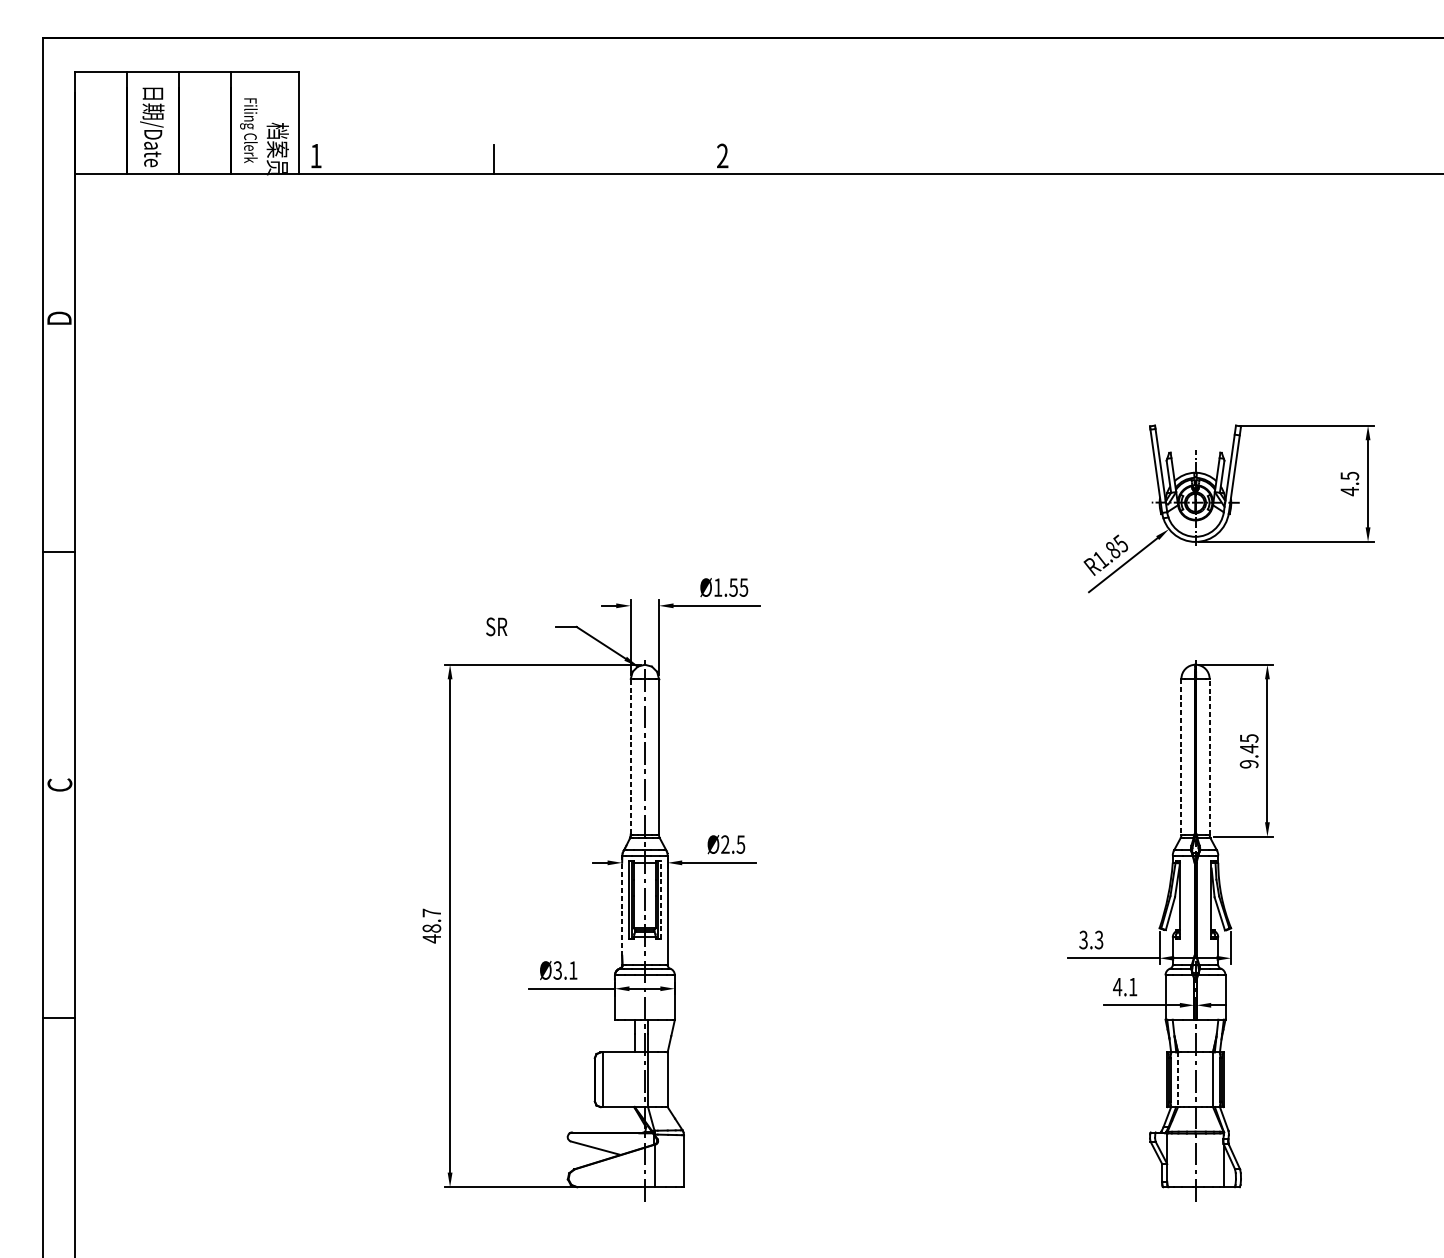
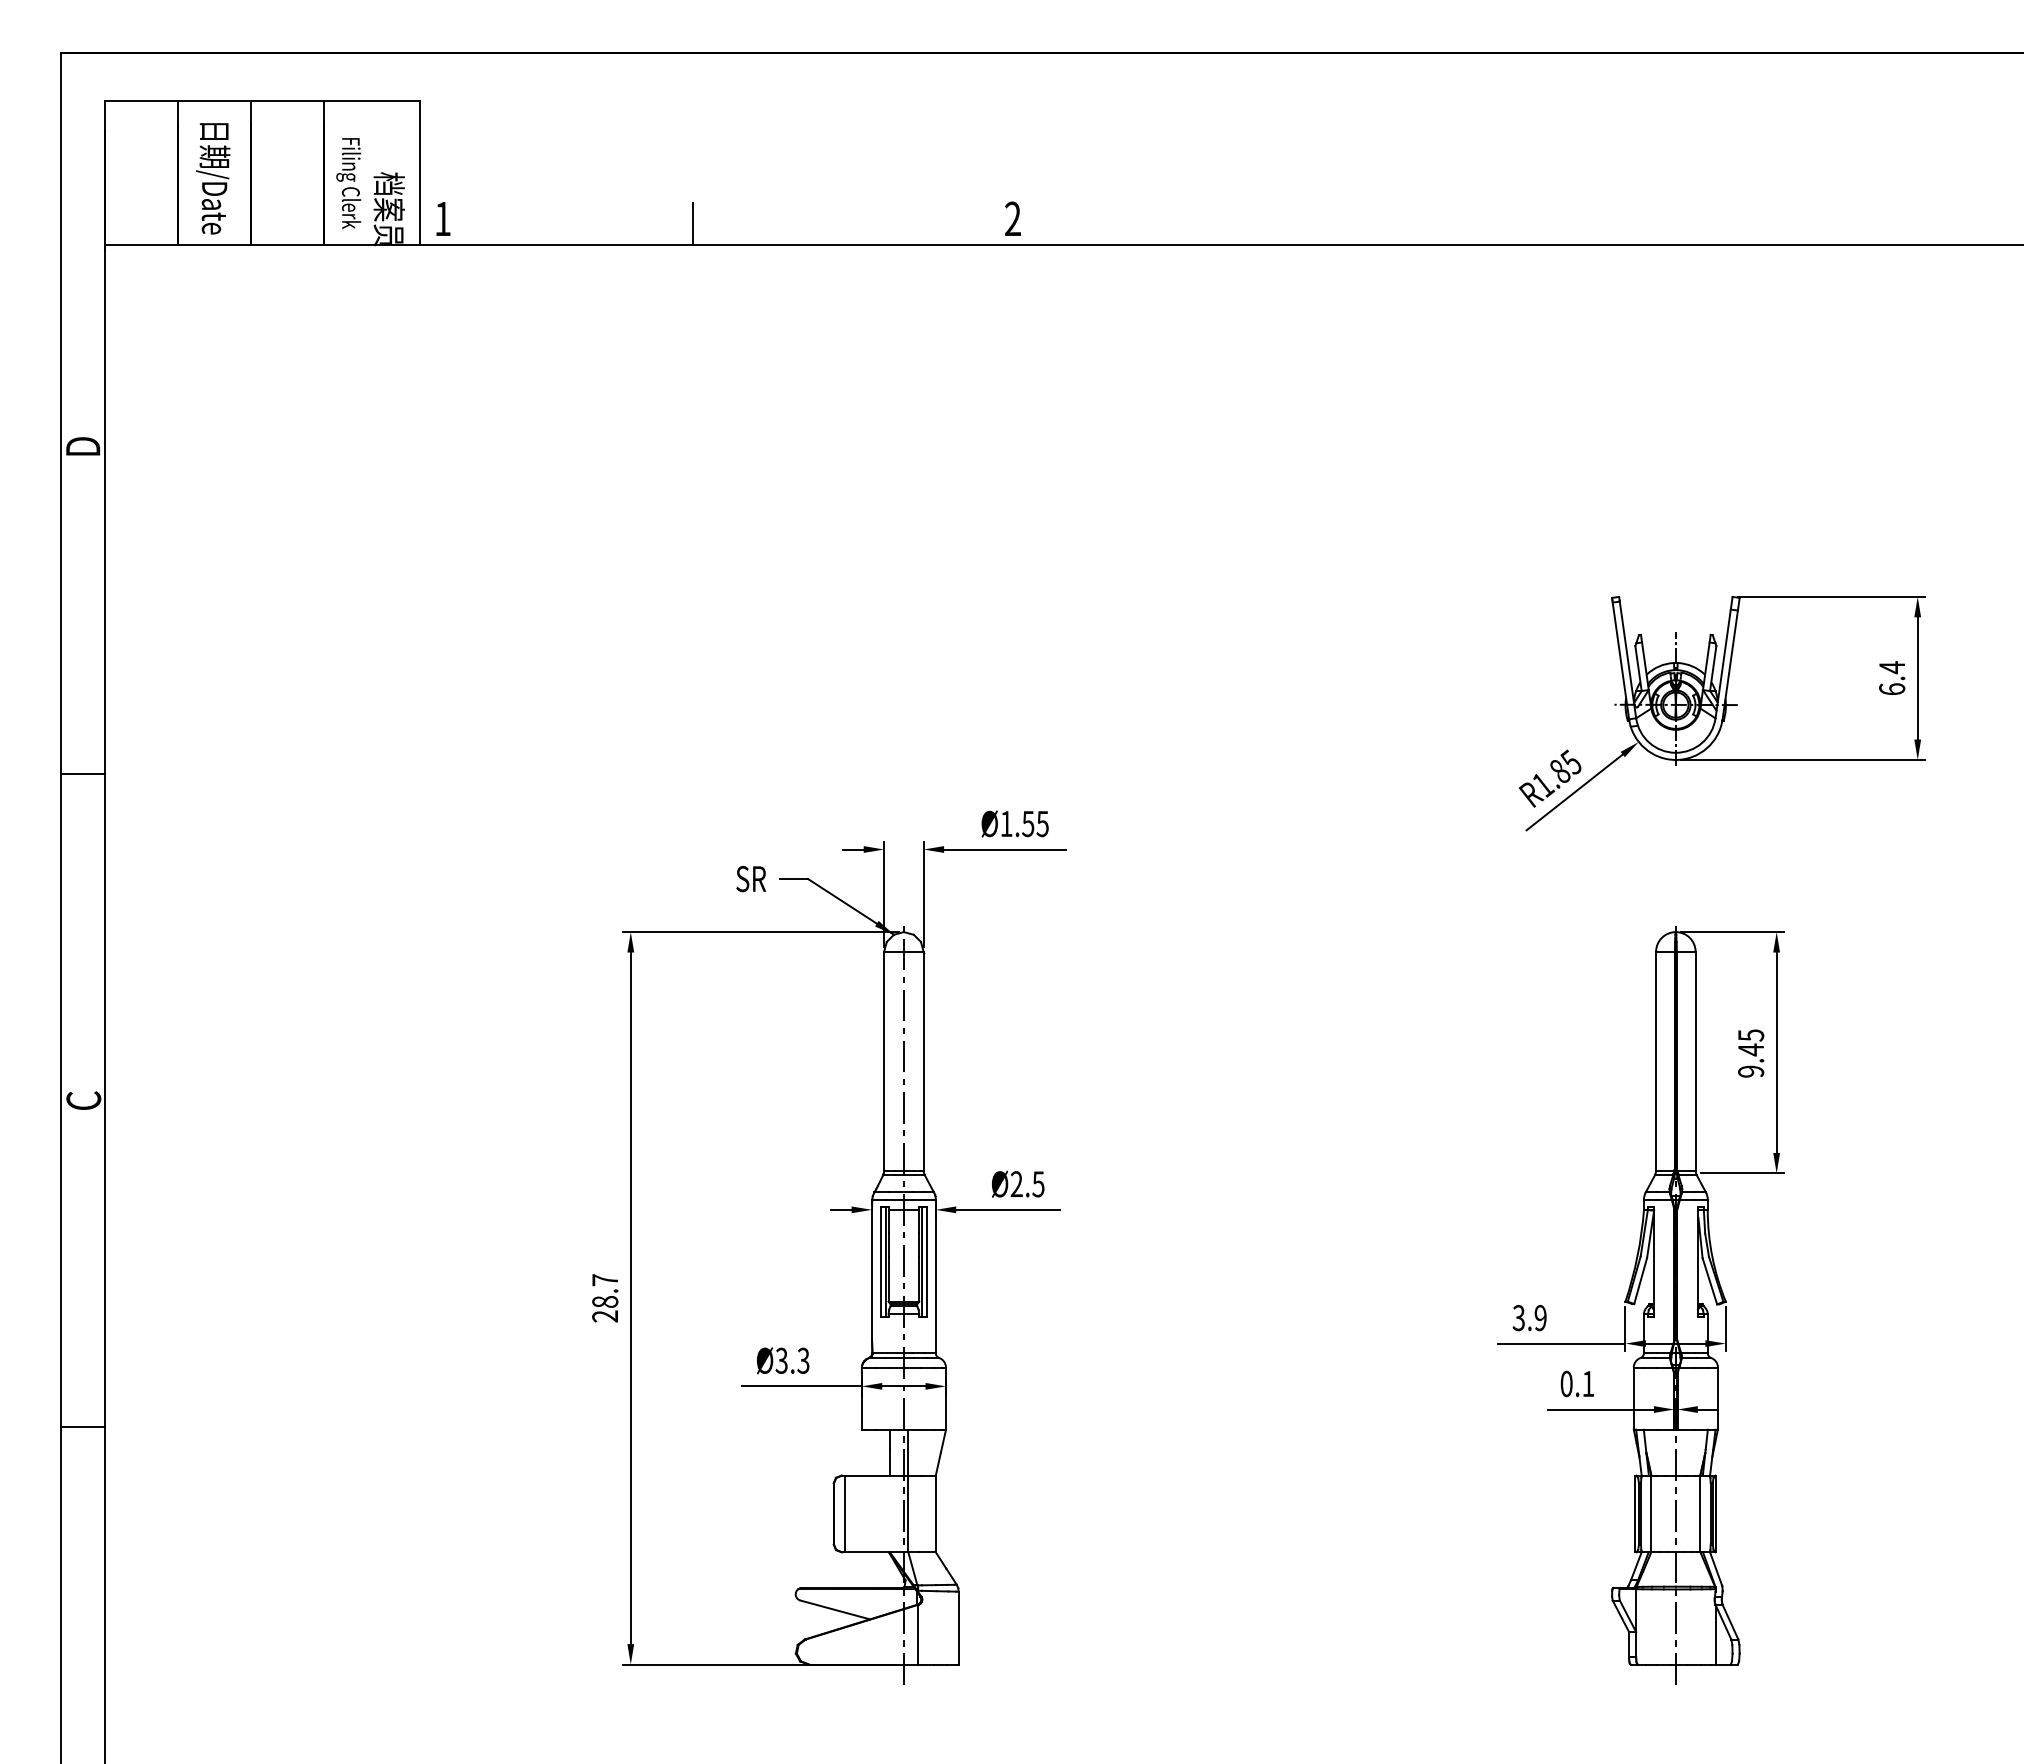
text: (1350, 483) -> (1892, 678), 4.5 -> 6.4
text: (496, 627) -> (751, 879), moved
line: (631, 756) -> (884, 1060), dashed -> solid
line: (1209, 756) -> (1695, 1060), dashed -> solid
line: (1181, 757) -> (1656, 1061), dashed -> solid
line: (661, 900) -> (926, 1262), dashed -> solid
line: (622, 908) -> (872, 1274), dashed -> solid
text: (431, 938) -> (604, 1316), 48.7 -> 28.7
text: (1098, 940) -> (1540, 1318), 3.3 -> 3.9
text: (573, 970) -> (803, 1360), Ø3.1 -> Ø3.3
text: (1117, 986) -> (1566, 1383), 4.1 -> 0.1
line: (1178, 1080) -> (1651, 1514), dashed -> solid

